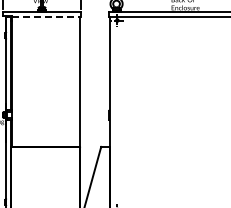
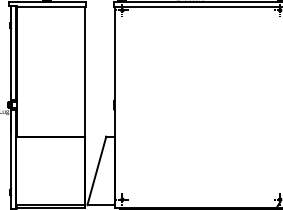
line: (47, 17) -> (52, 7), dashed -> solid

